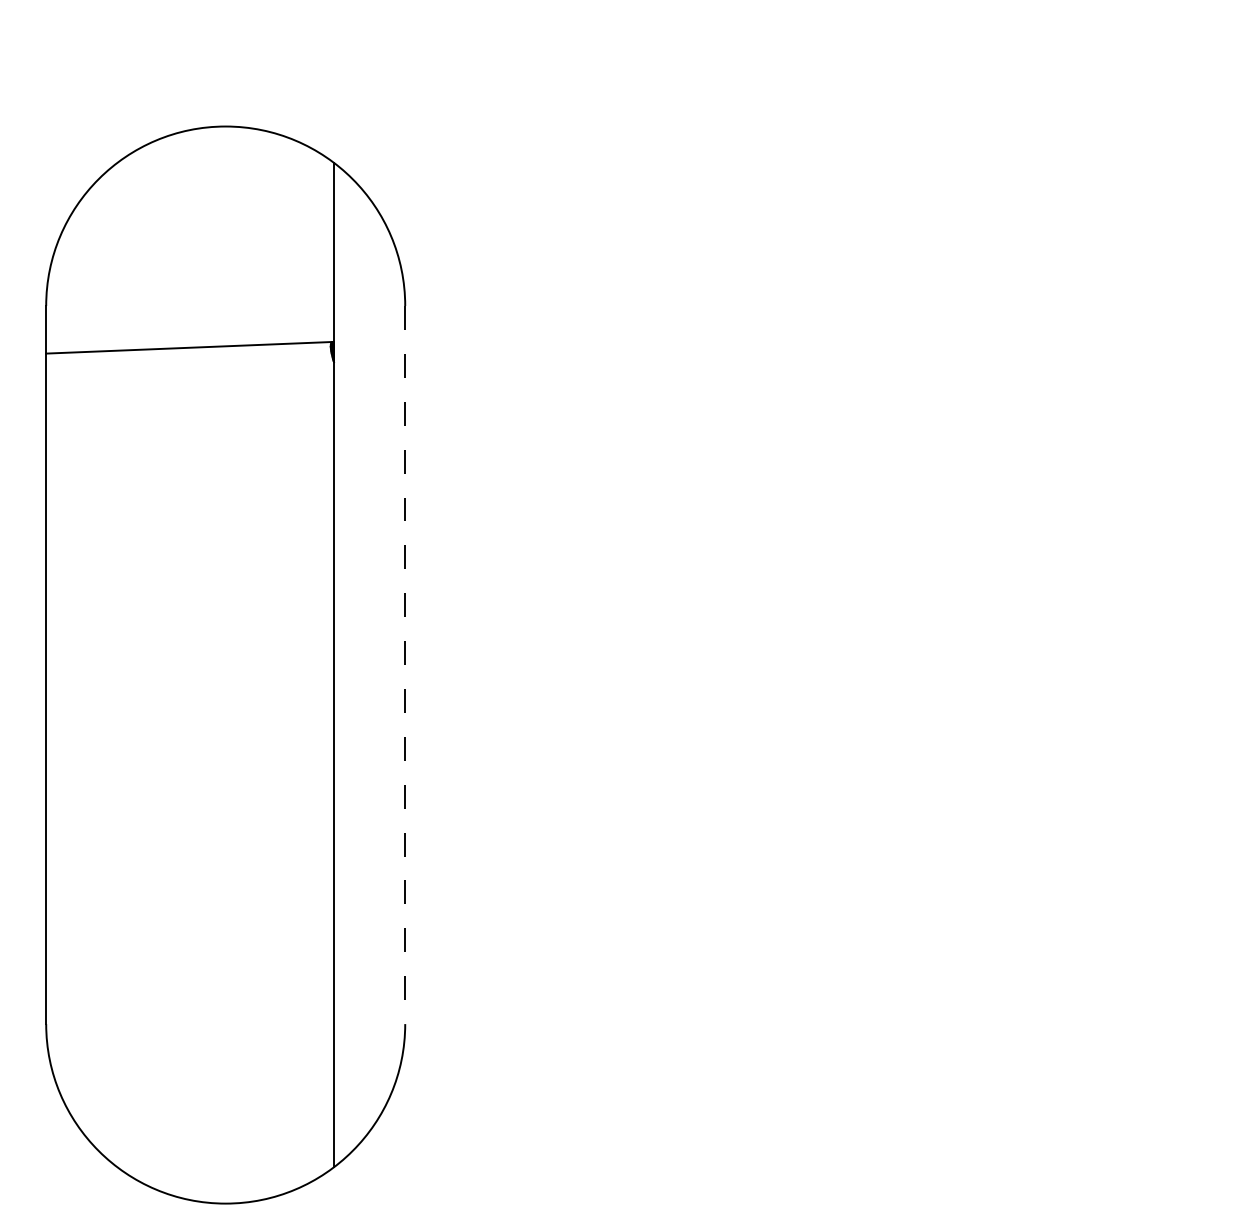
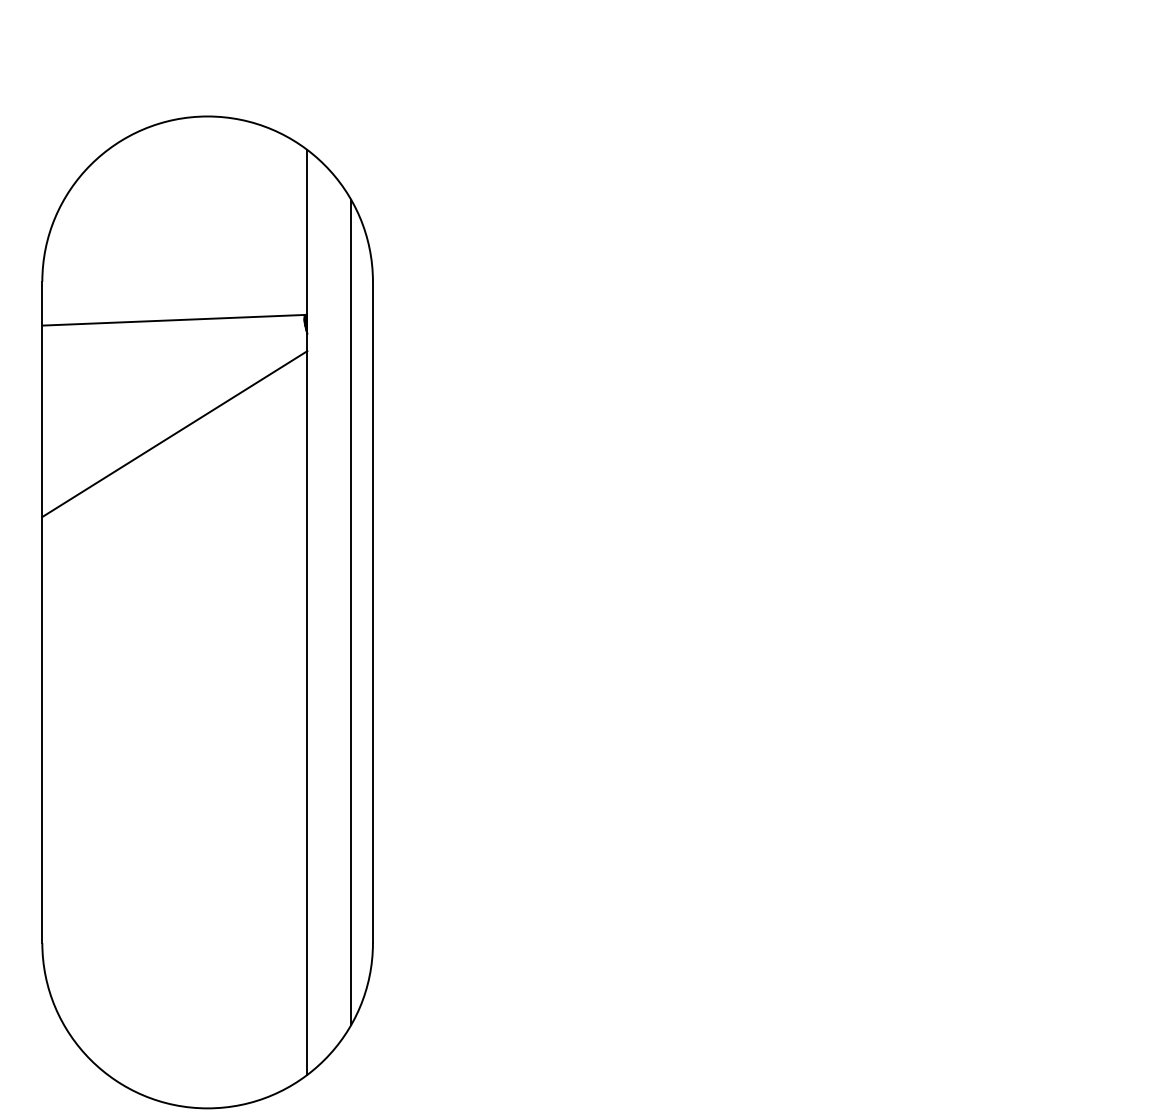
line: (190, 471) -> (175, 434), added
line: (381, 664) -> (351, 611), added
line: (405, 665) -> (373, 612), dashed -> solid

